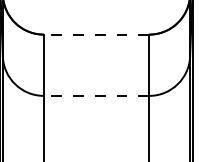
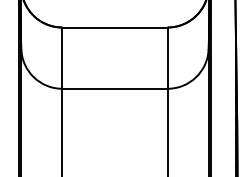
line: (96, 34) -> (114, 27), dashed -> solid
line: (96, 95) -> (114, 88), dashed -> solid

